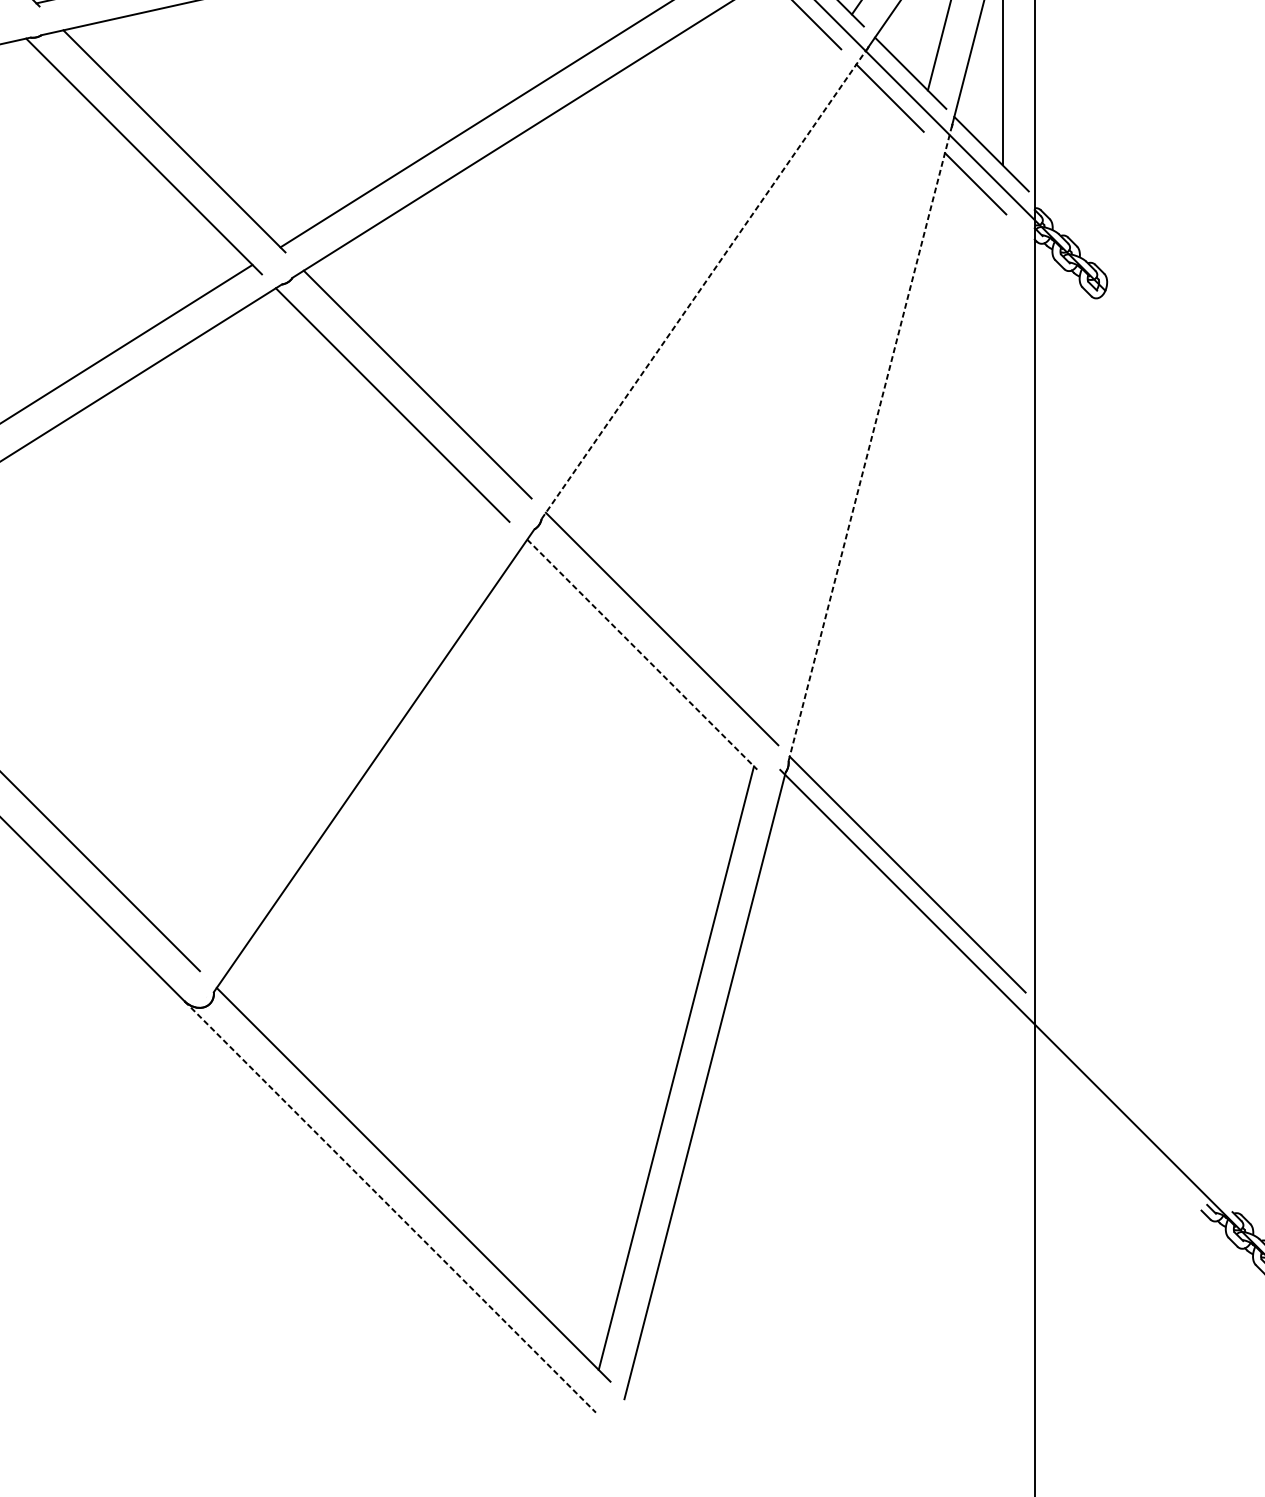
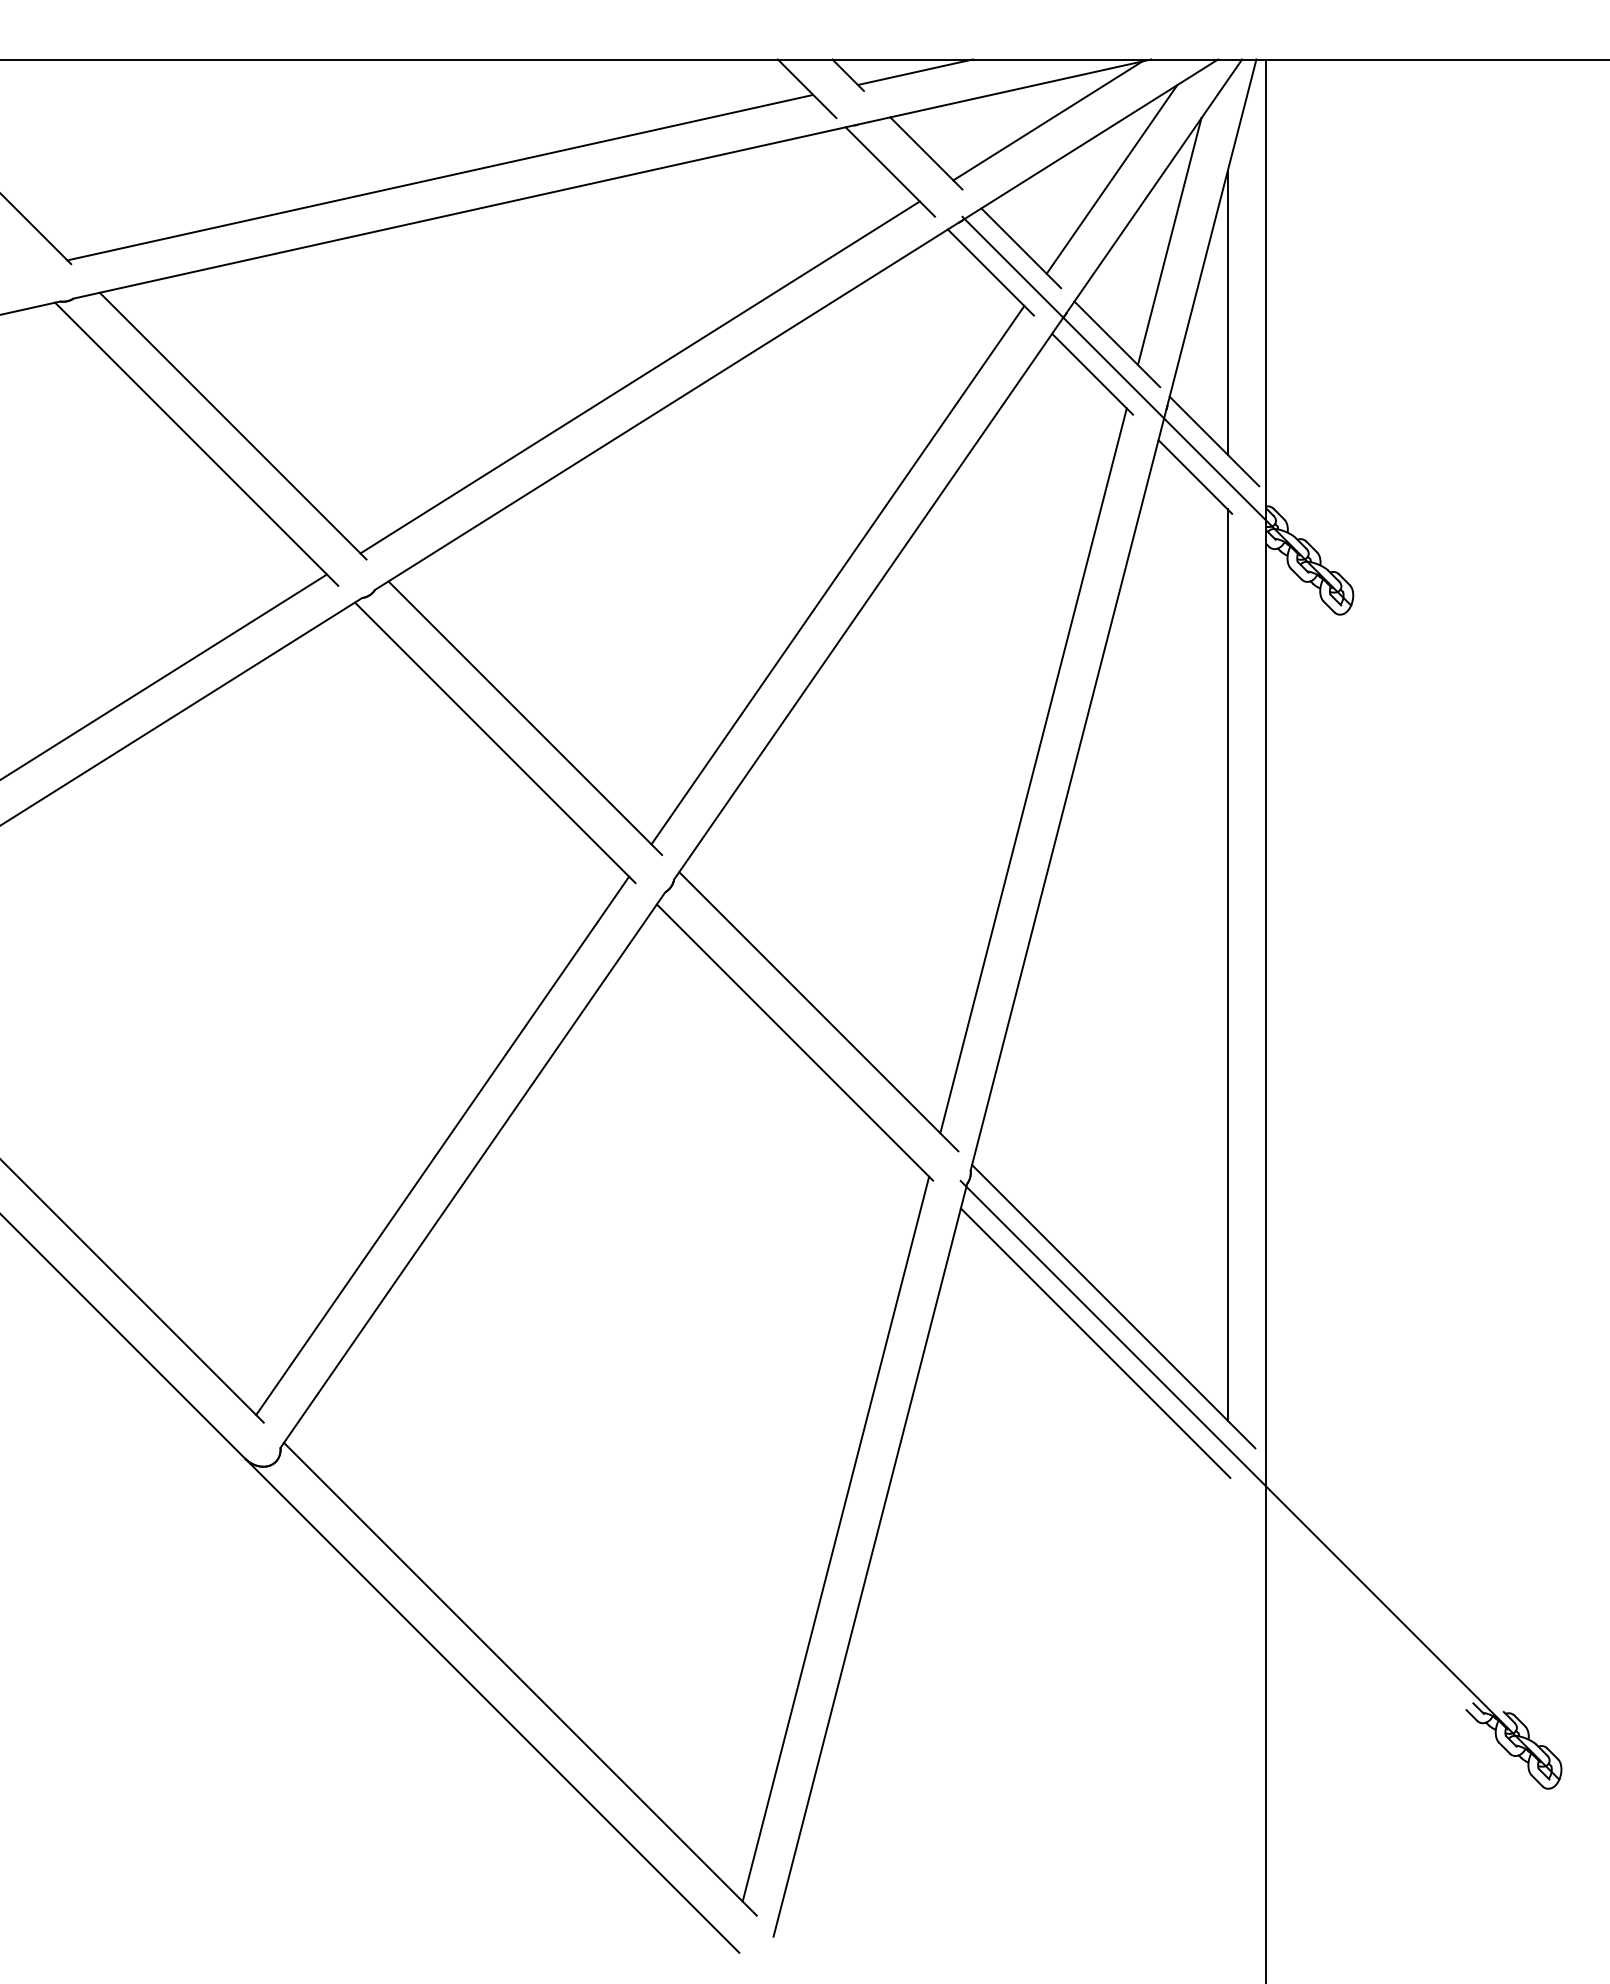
line: (677, 265) -> (837, 575), added
line: (704, 284) -> (869, 597), dashed -> solid
line: (840, 428) -> (1033, 770), added
line: (870, 444) -> (1068, 790), dashed -> solid
line: (1002, 589) -> (1227, 964), added
line: (642, 654) -> (795, 1042), dashed -> solid
line: (348, 740) -> (442, 1145), added
line: (892, 904) -> (1095, 1342), added
line: (390, 1207) -> (492, 1706), dashed -> solid

